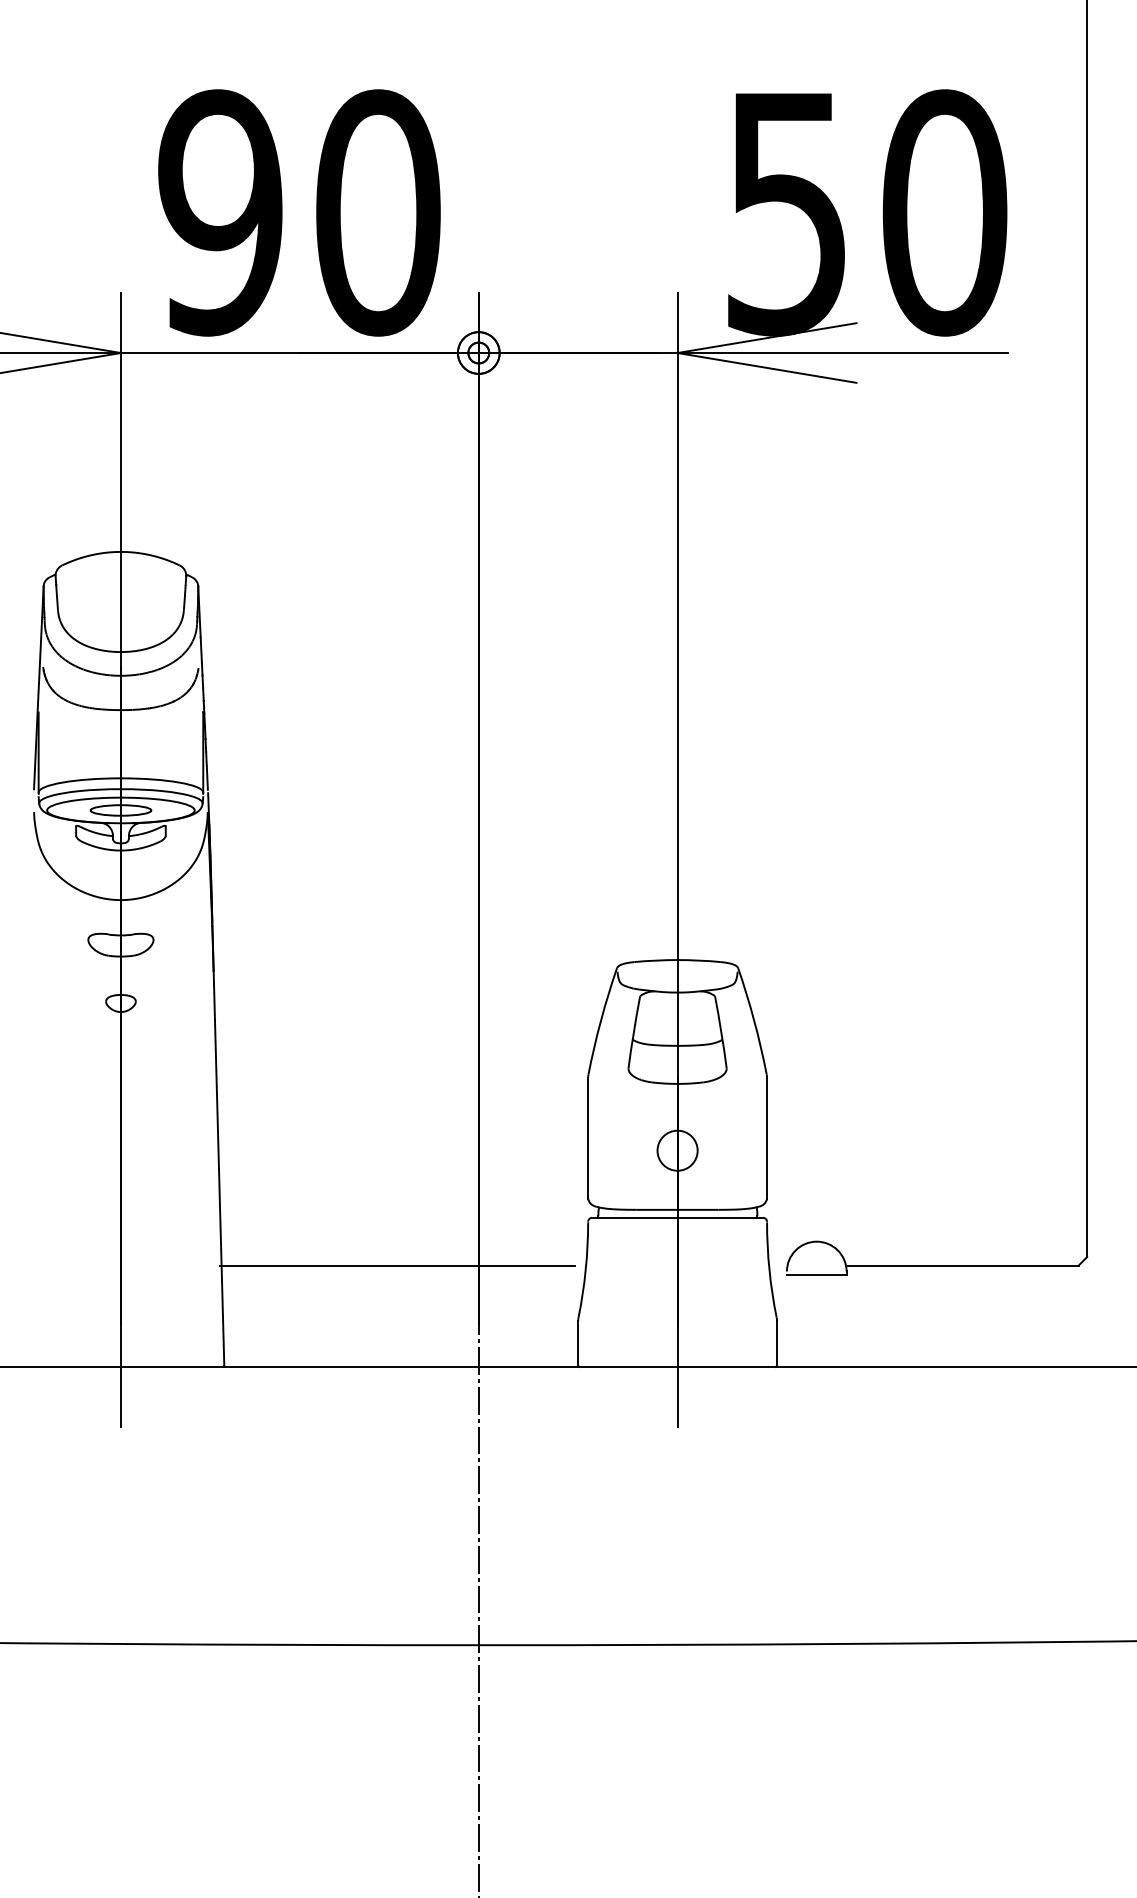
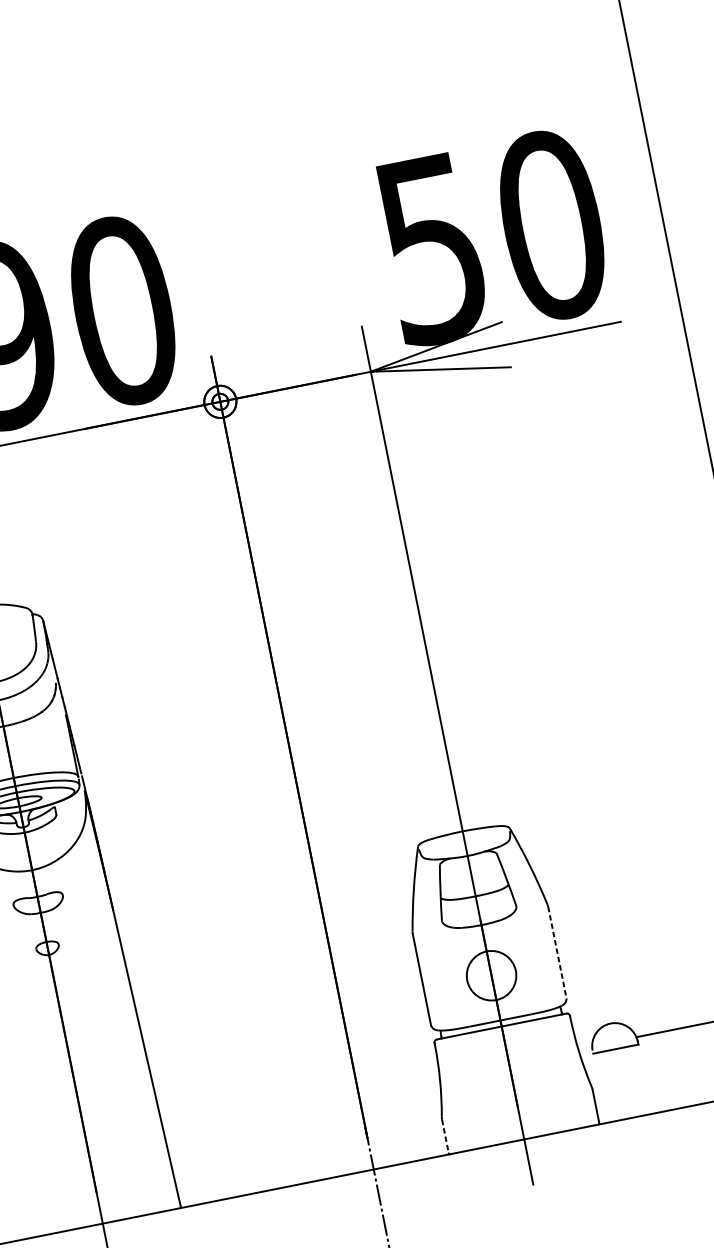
line: (767, 1138) -> (557, 952), solid -> dashed
circle: (677, 1150) -> (491, 975), size x1.6
line: (397, 1265) -> (296, 1105), removed
line: (578, 1343) -> (445, 1136), solid -> dashed

